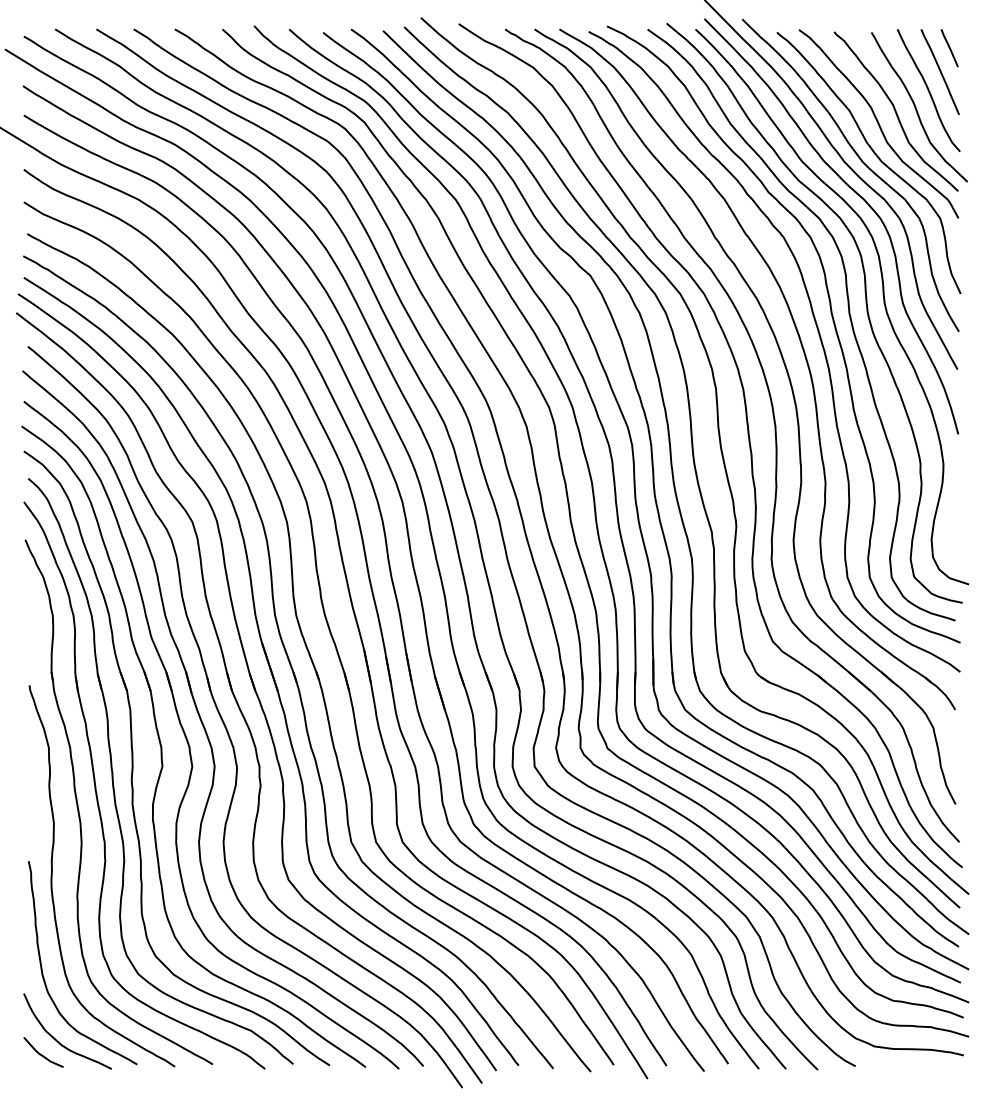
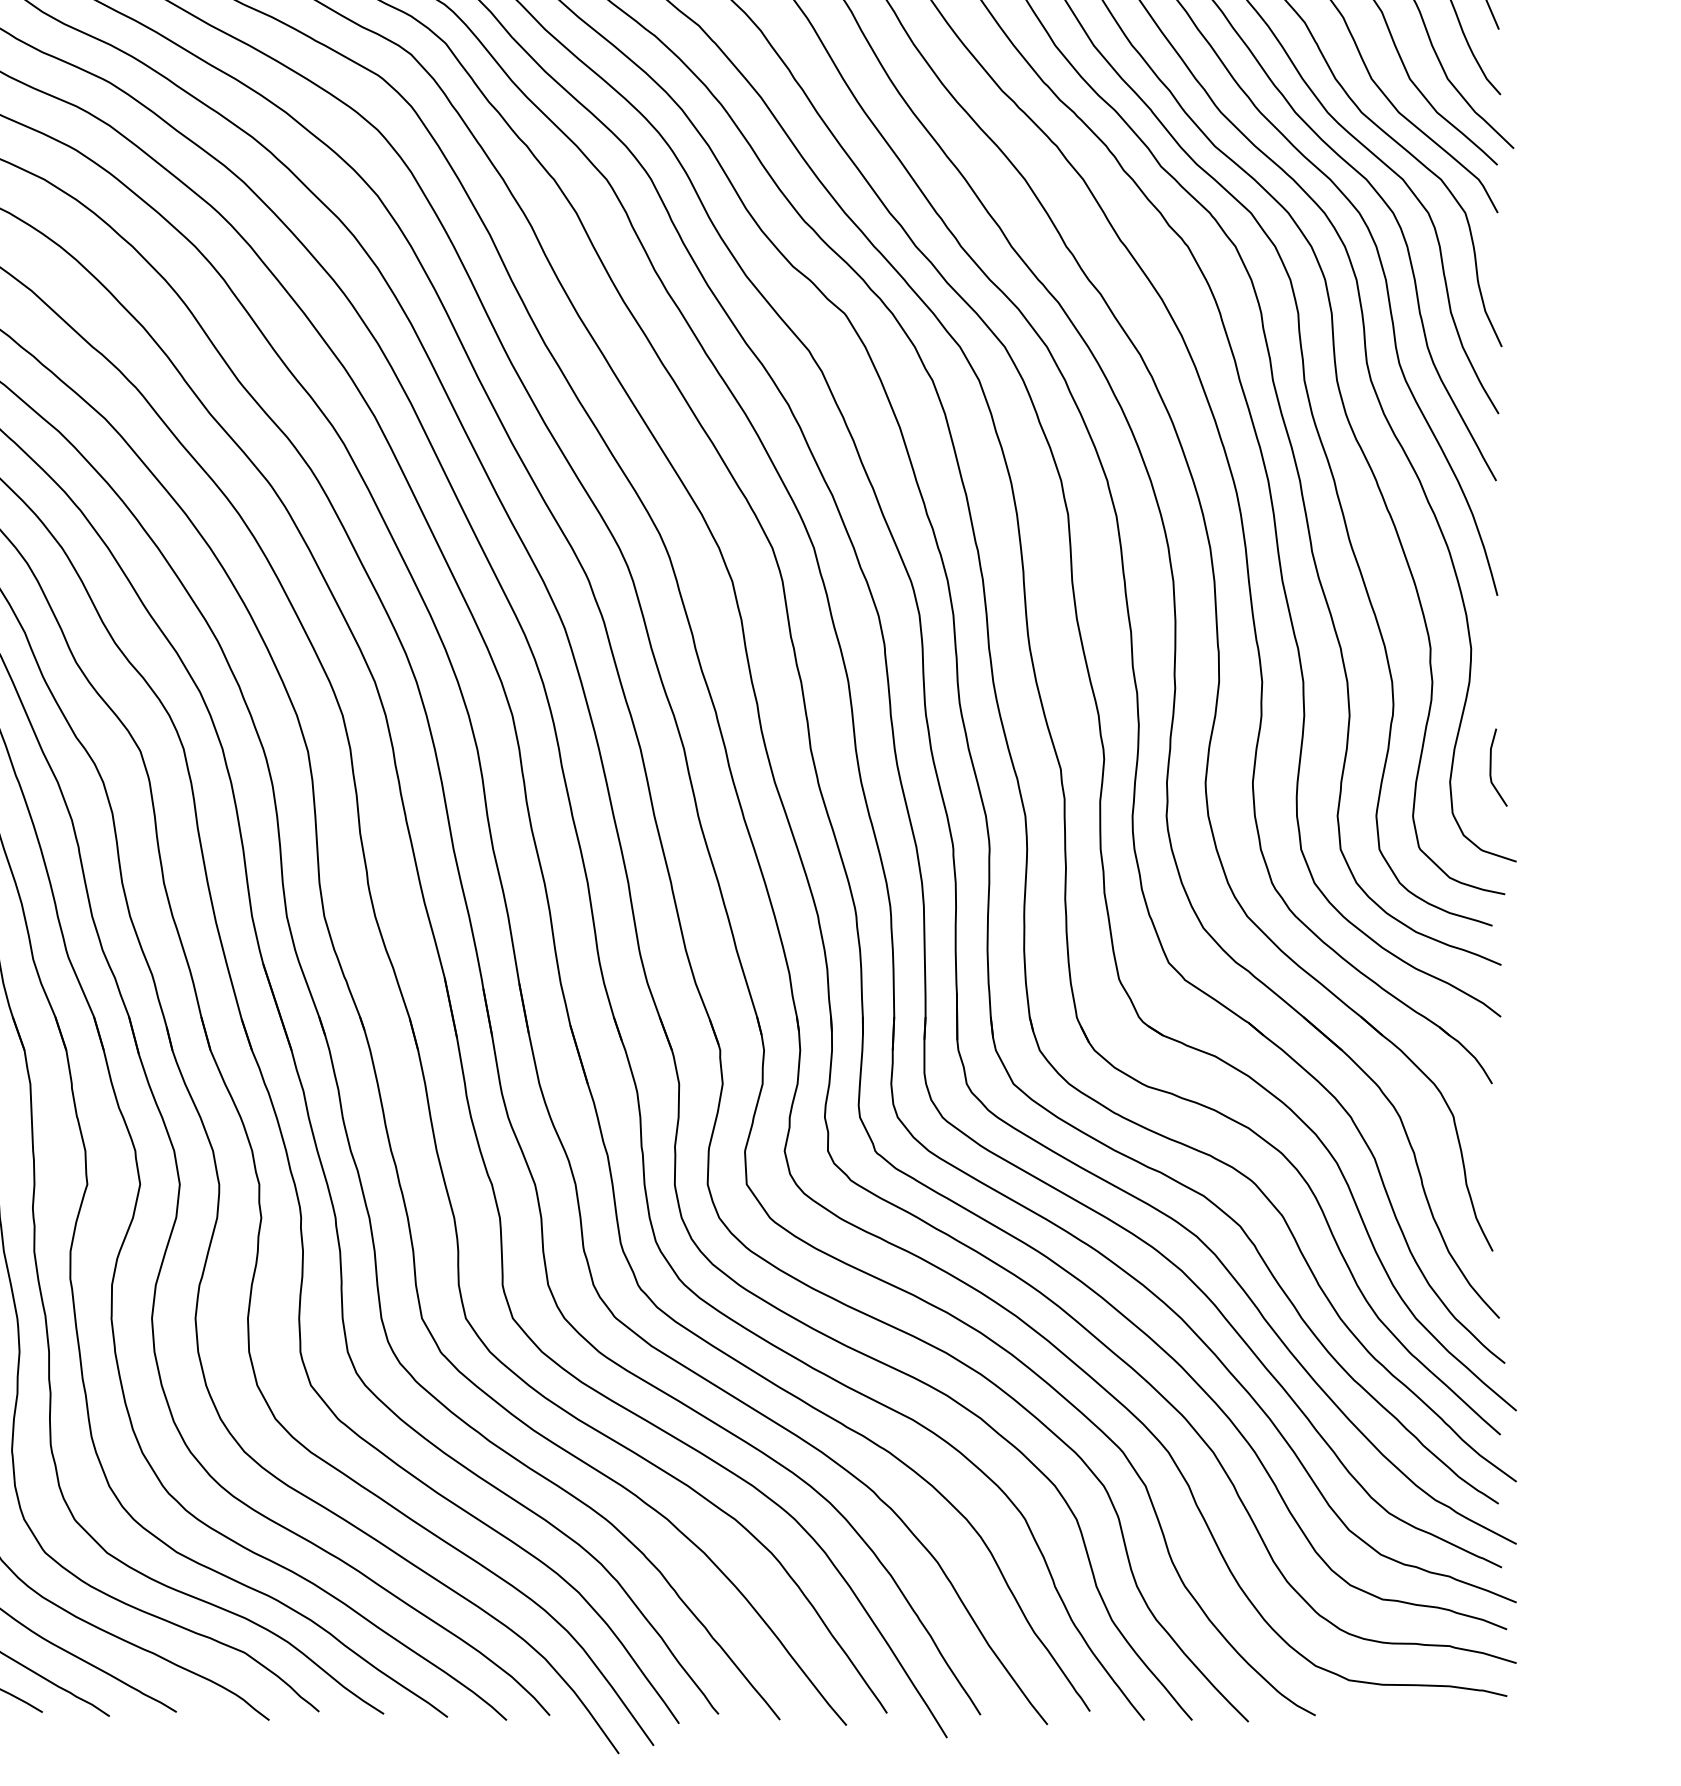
line: (955, 531) -> (1492, 767), added

